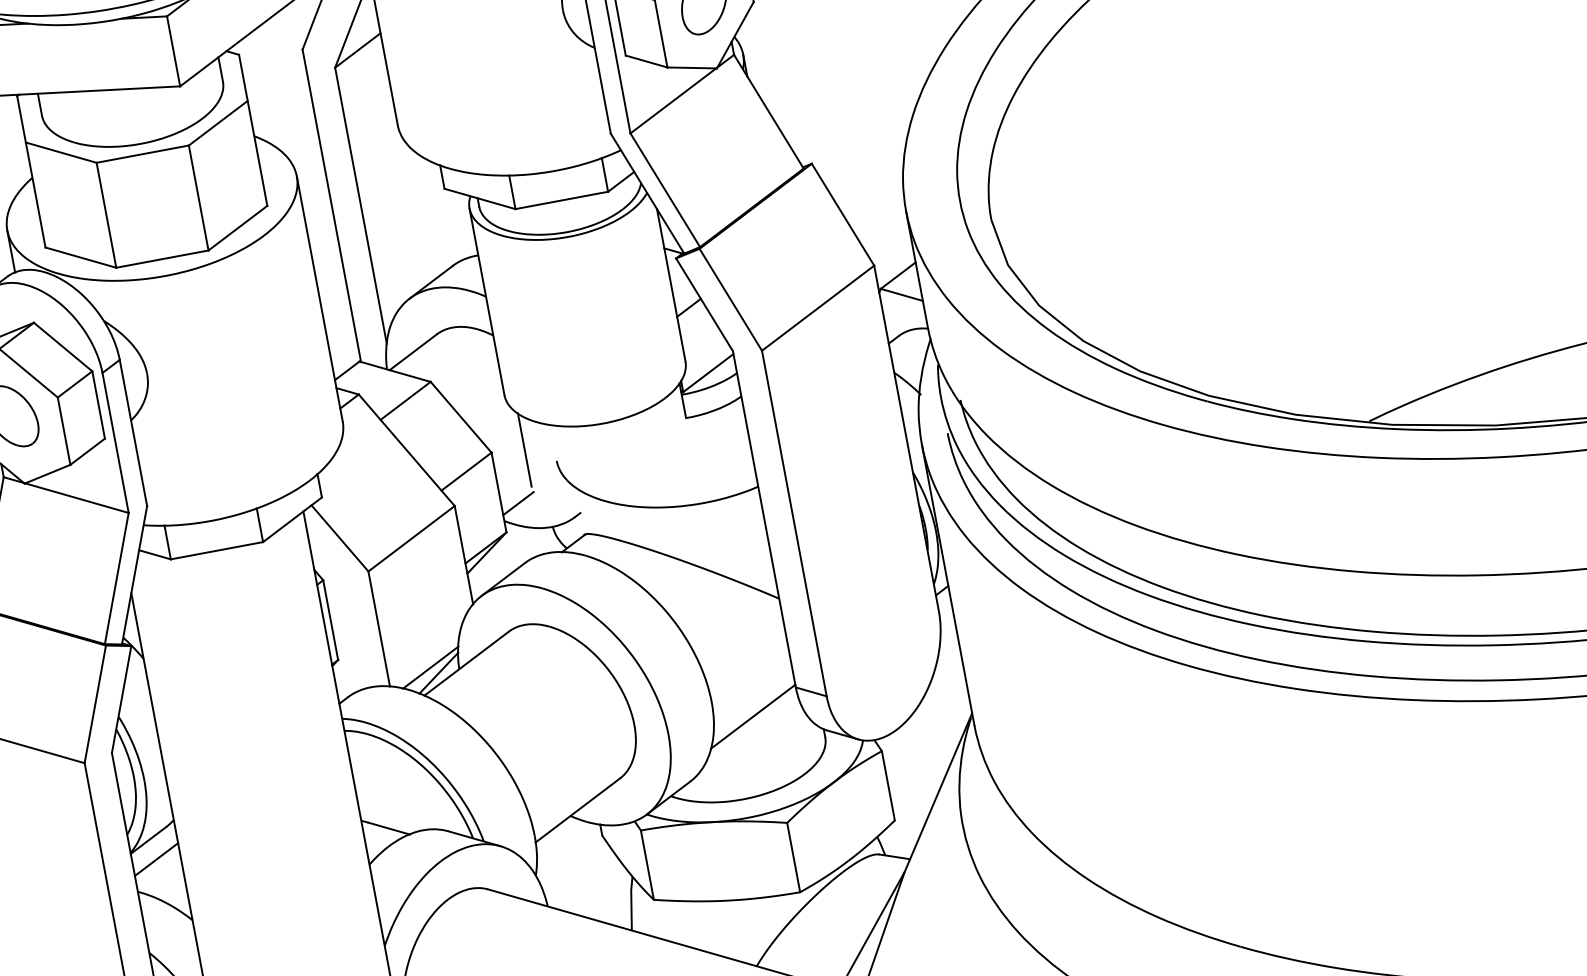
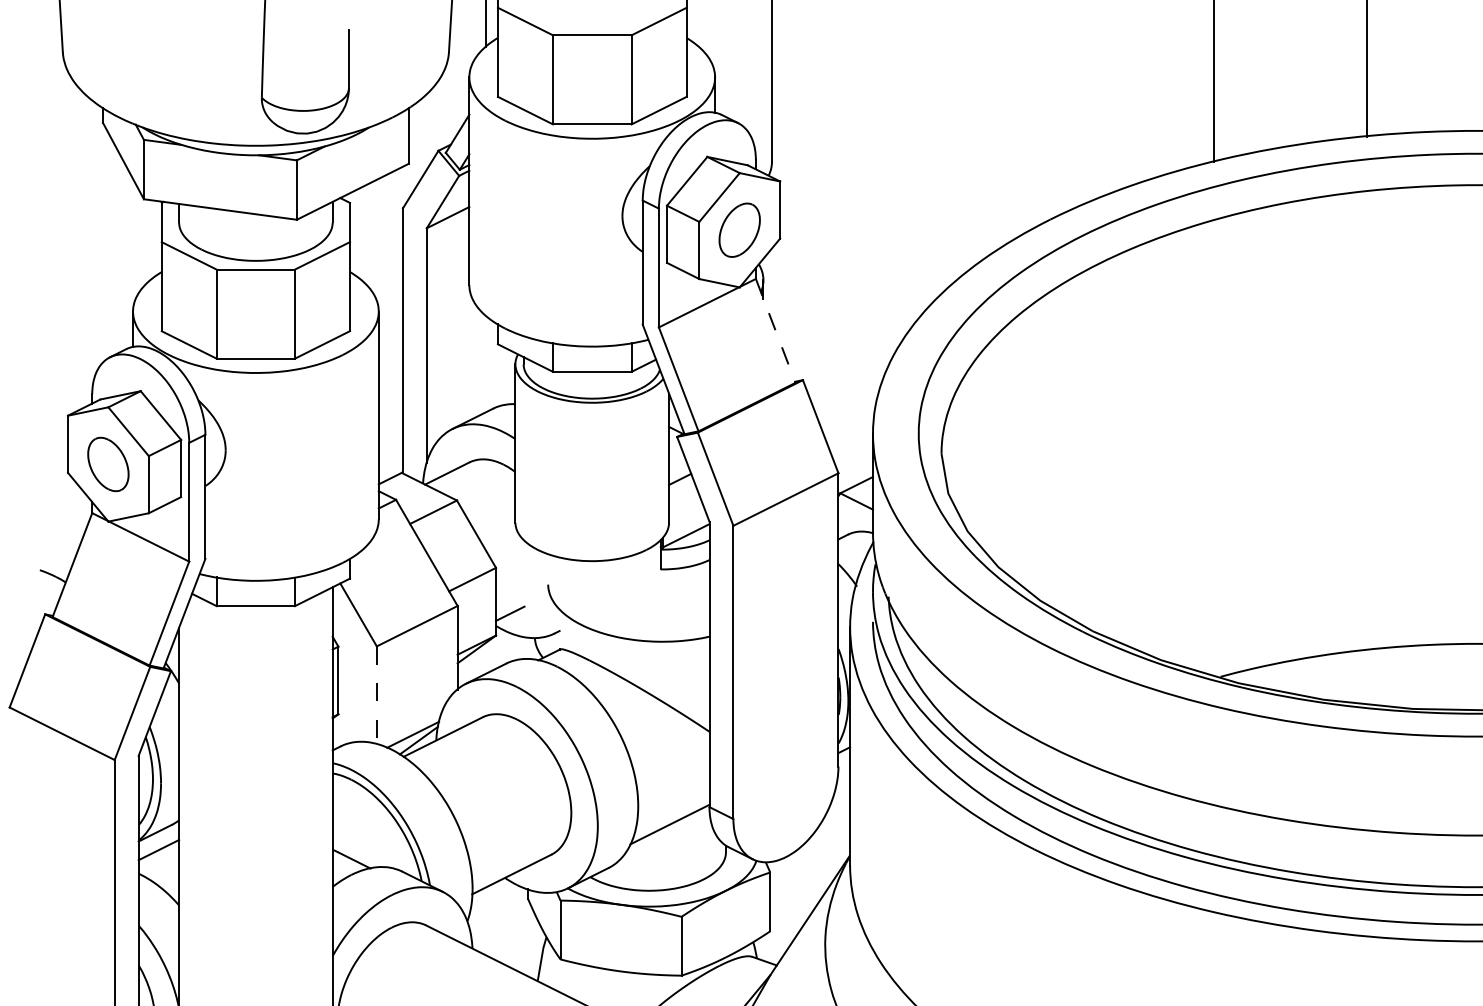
line: (768, 111) -> (775, 330), solid -> dashed
line: (524, 449) -> (523, 570), removed
line: (378, 629) -> (376, 695), solid -> dashed

